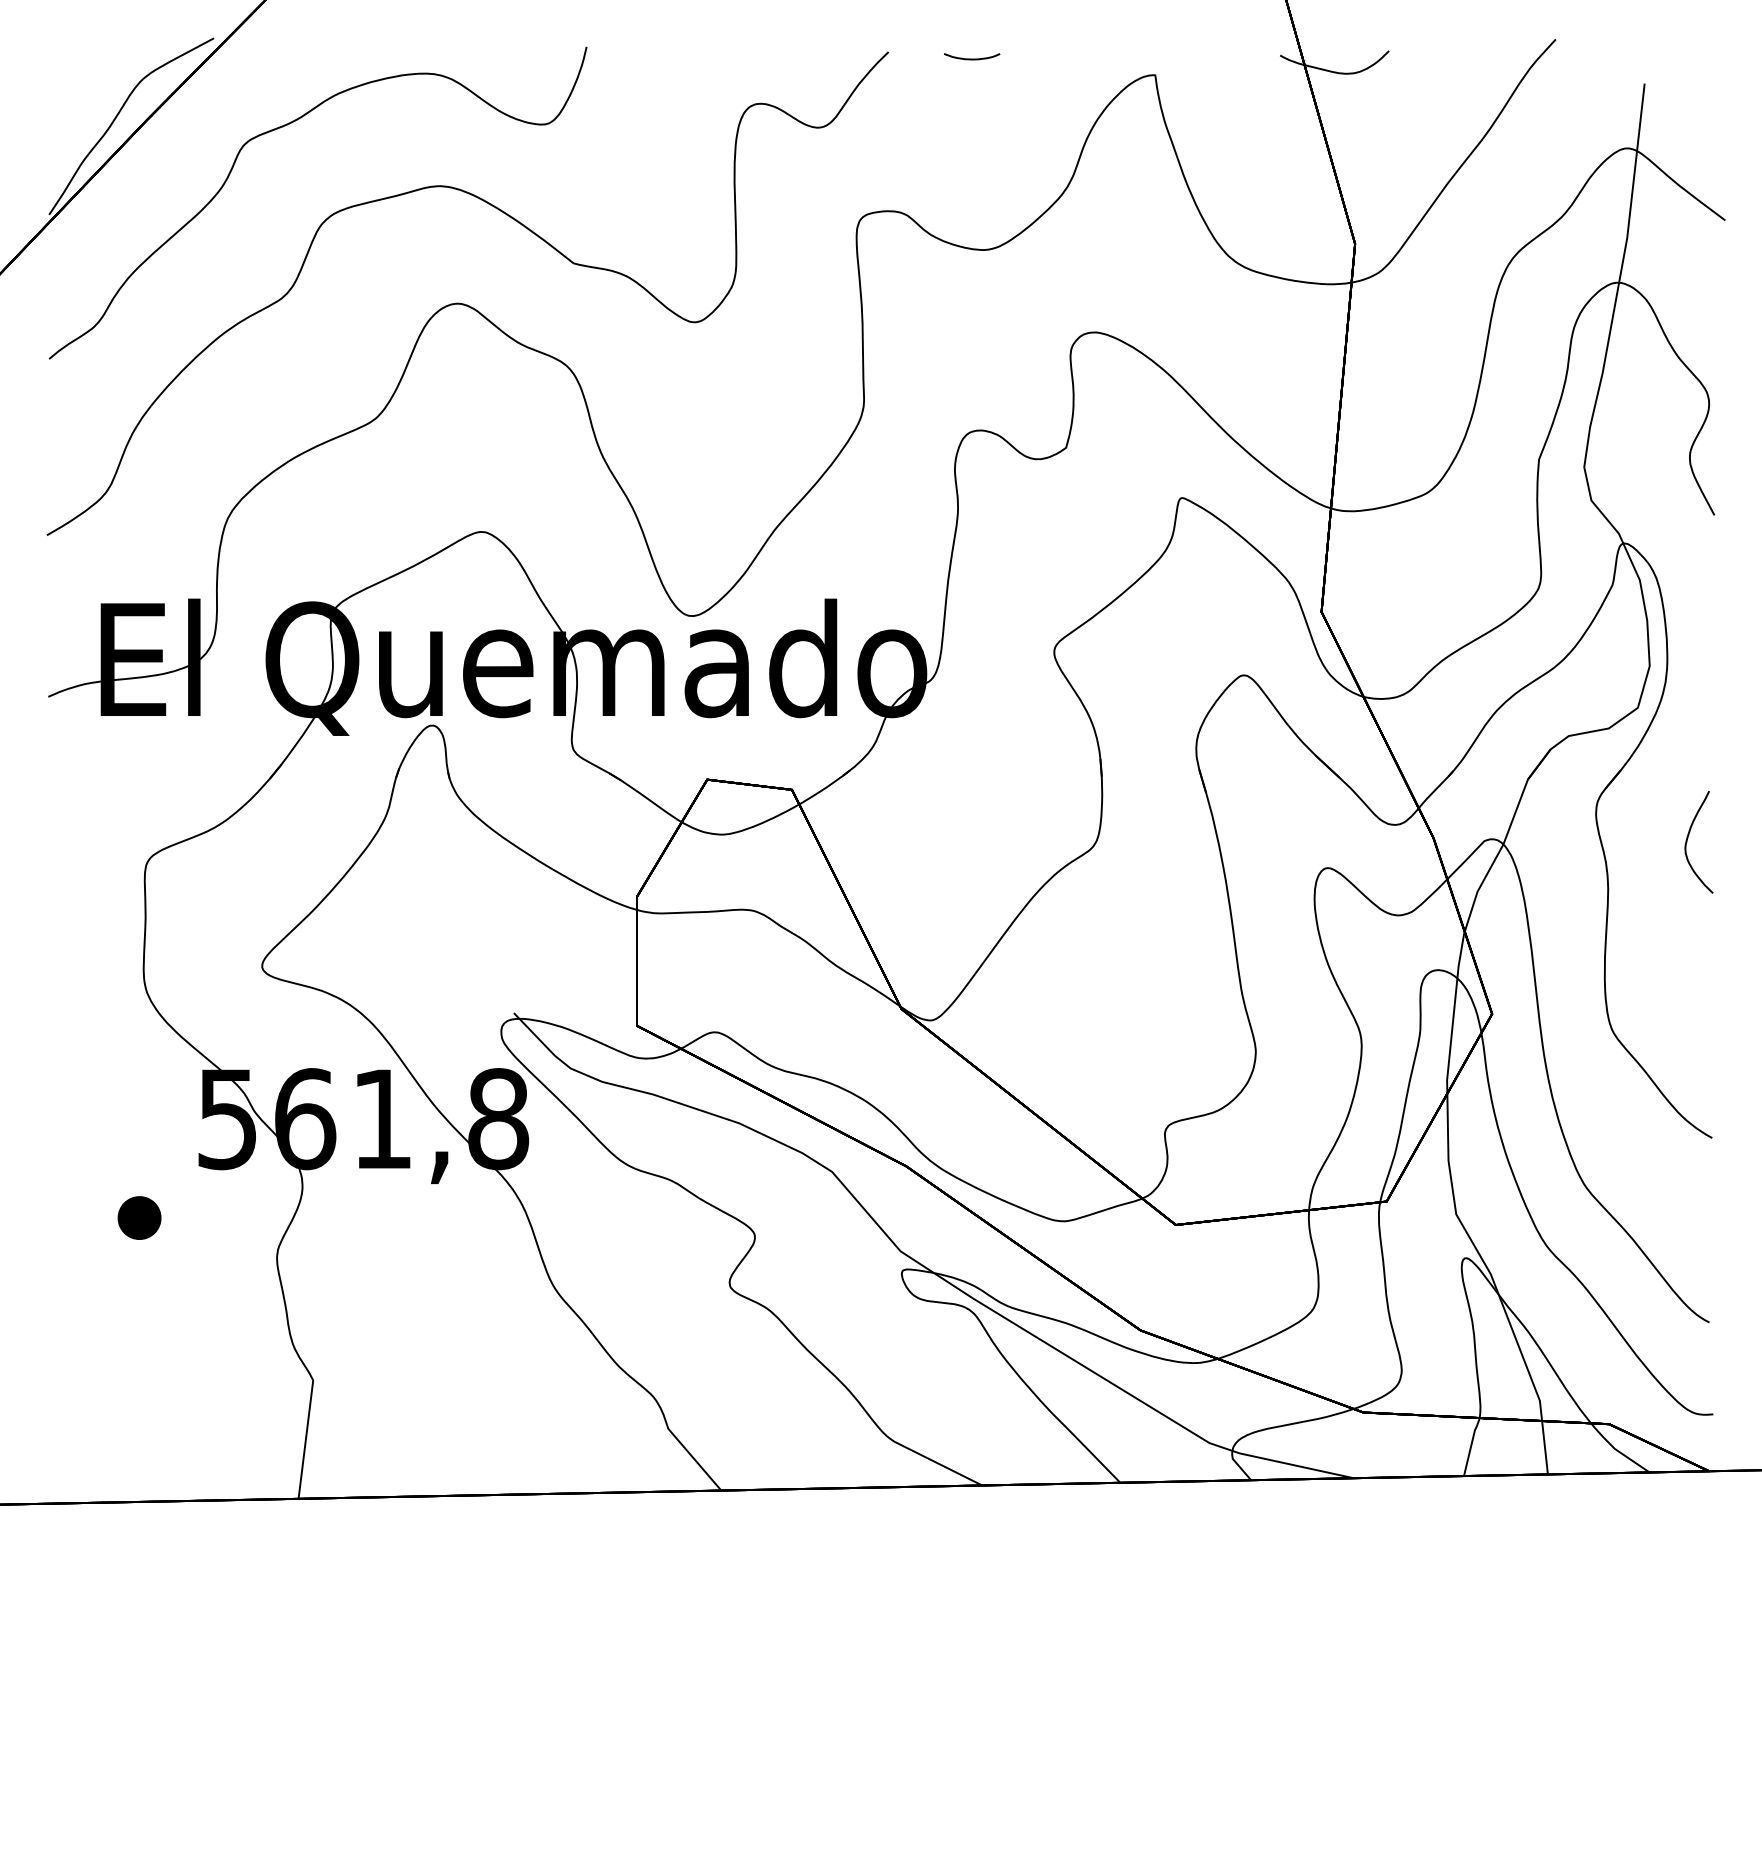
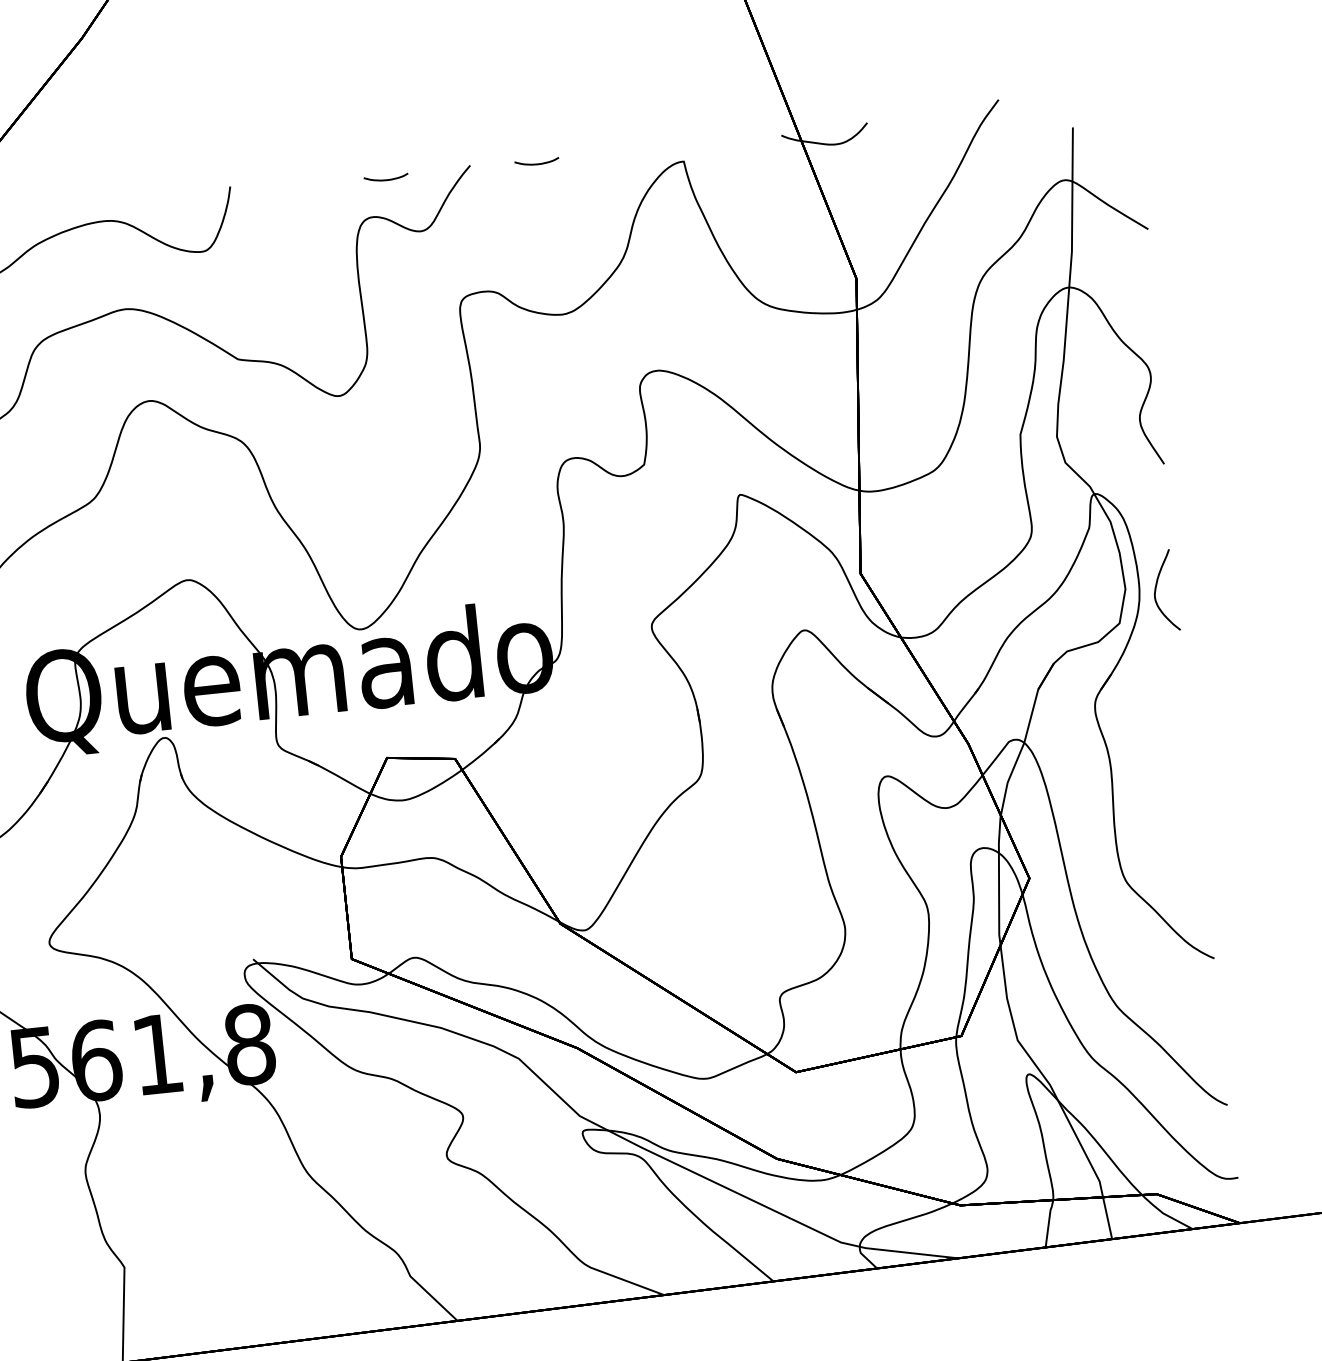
curve: (782, 58) -> (386, 179), added
curve: (1688, 838) -> (1156, 588), moved

